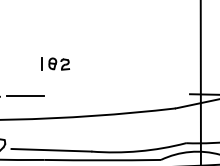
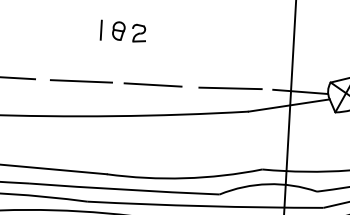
part: (55, 63) -> (123, 30), moved
line: (163, 94) -> (229, 87), added
part: (93, 95) -> (115, 82), added

